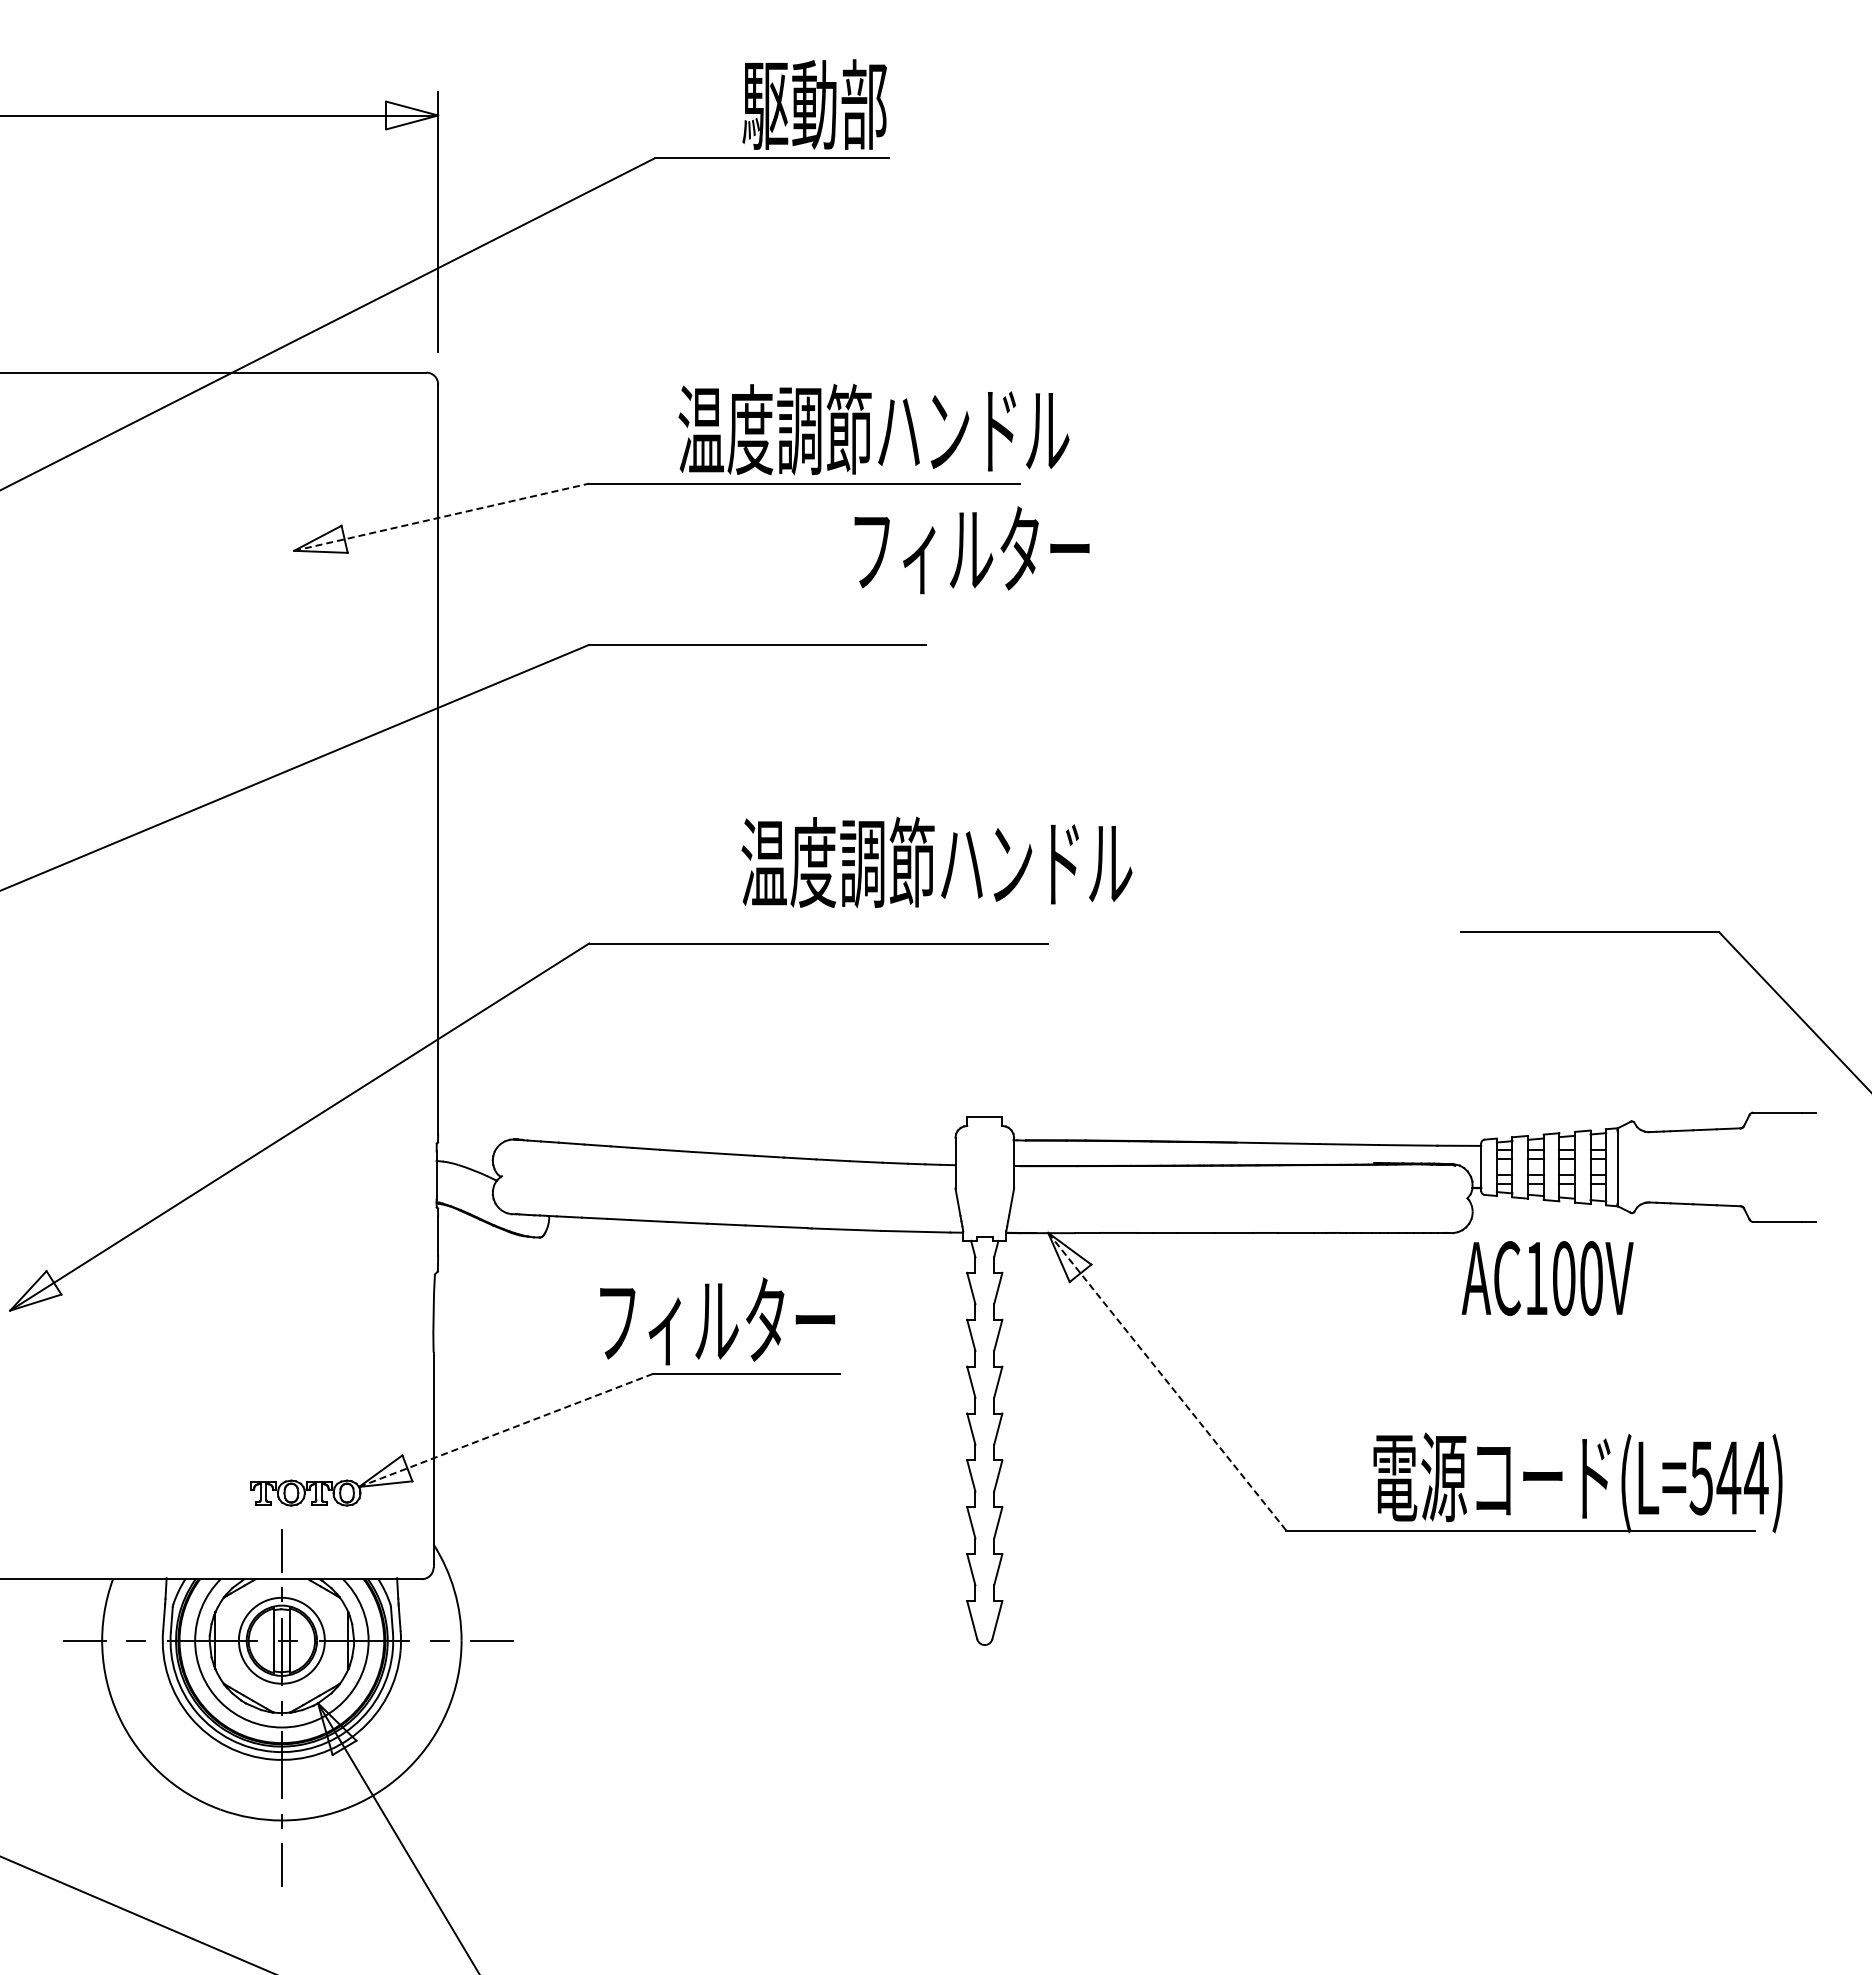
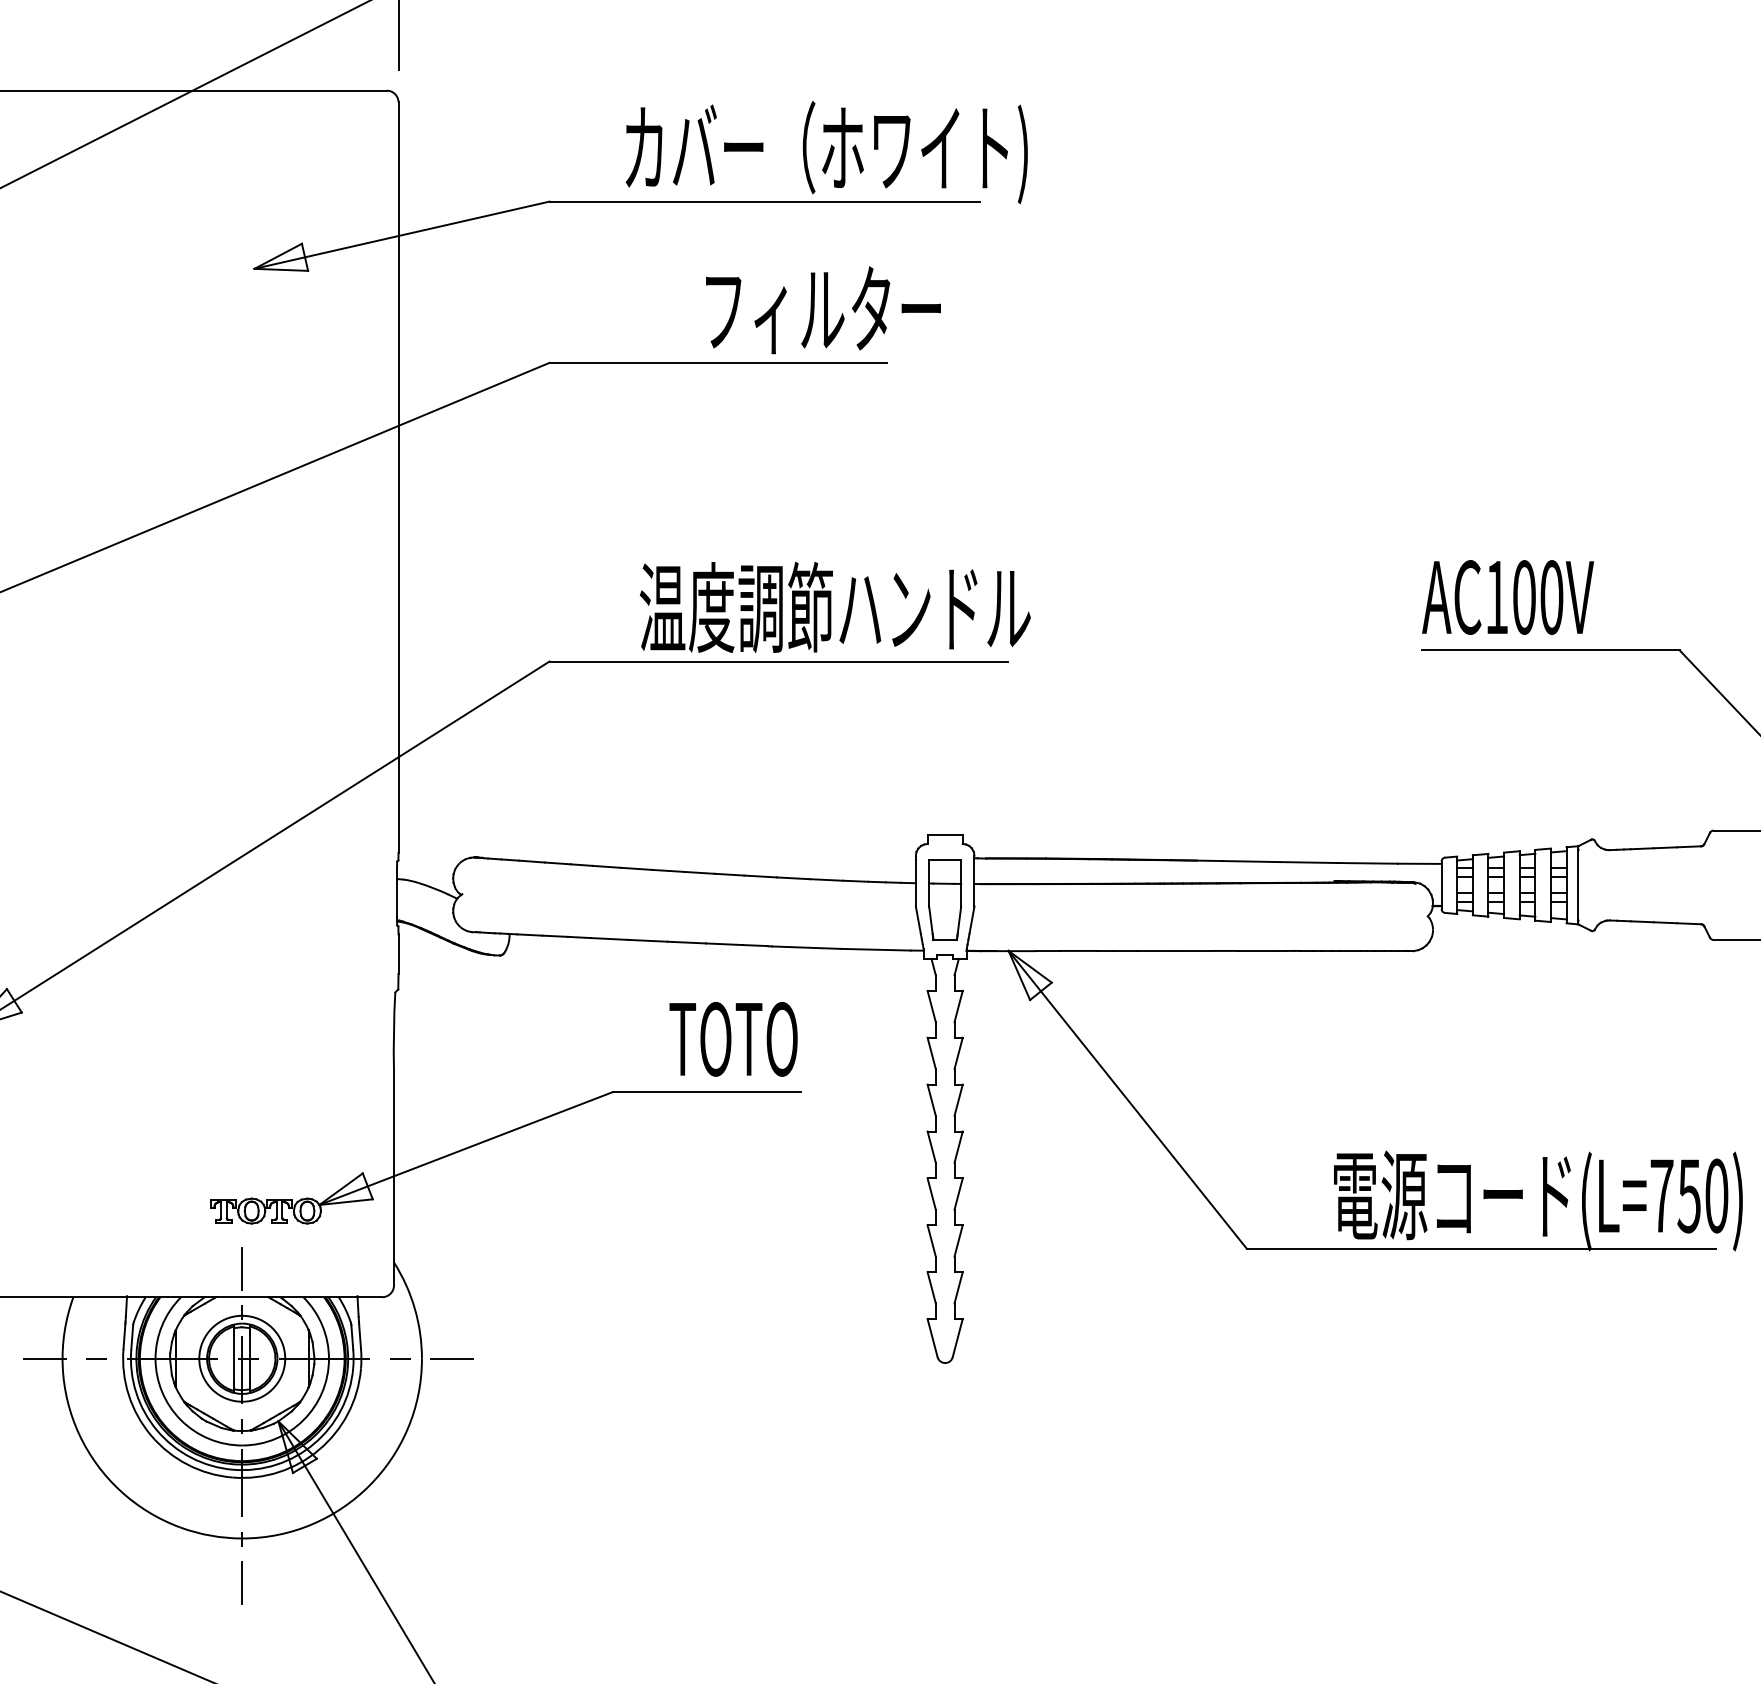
text: (867, 434) -> (827, 152), 温度調節ハンドル -> カバー（ホワイト)
line: (442, 517) -> (402, 235), dashed -> solid
text: (971, 550) -> (822, 310), moved
text: (936, 862) -> (834, 607), moved
part: (984, 1181) -> (944, 899), added
text: (1547, 1278) -> (1507, 597), moved
text: (718, 1321) -> (678, 1039), フィルター -> TOTO
line: (1167, 1381) -> (1127, 1099), dashed -> solid
line: (506, 1430) -> (466, 1148), dashed -> solid
text: (1728, 1477) -> (1688, 1195), (L=544) -> (L=750)

